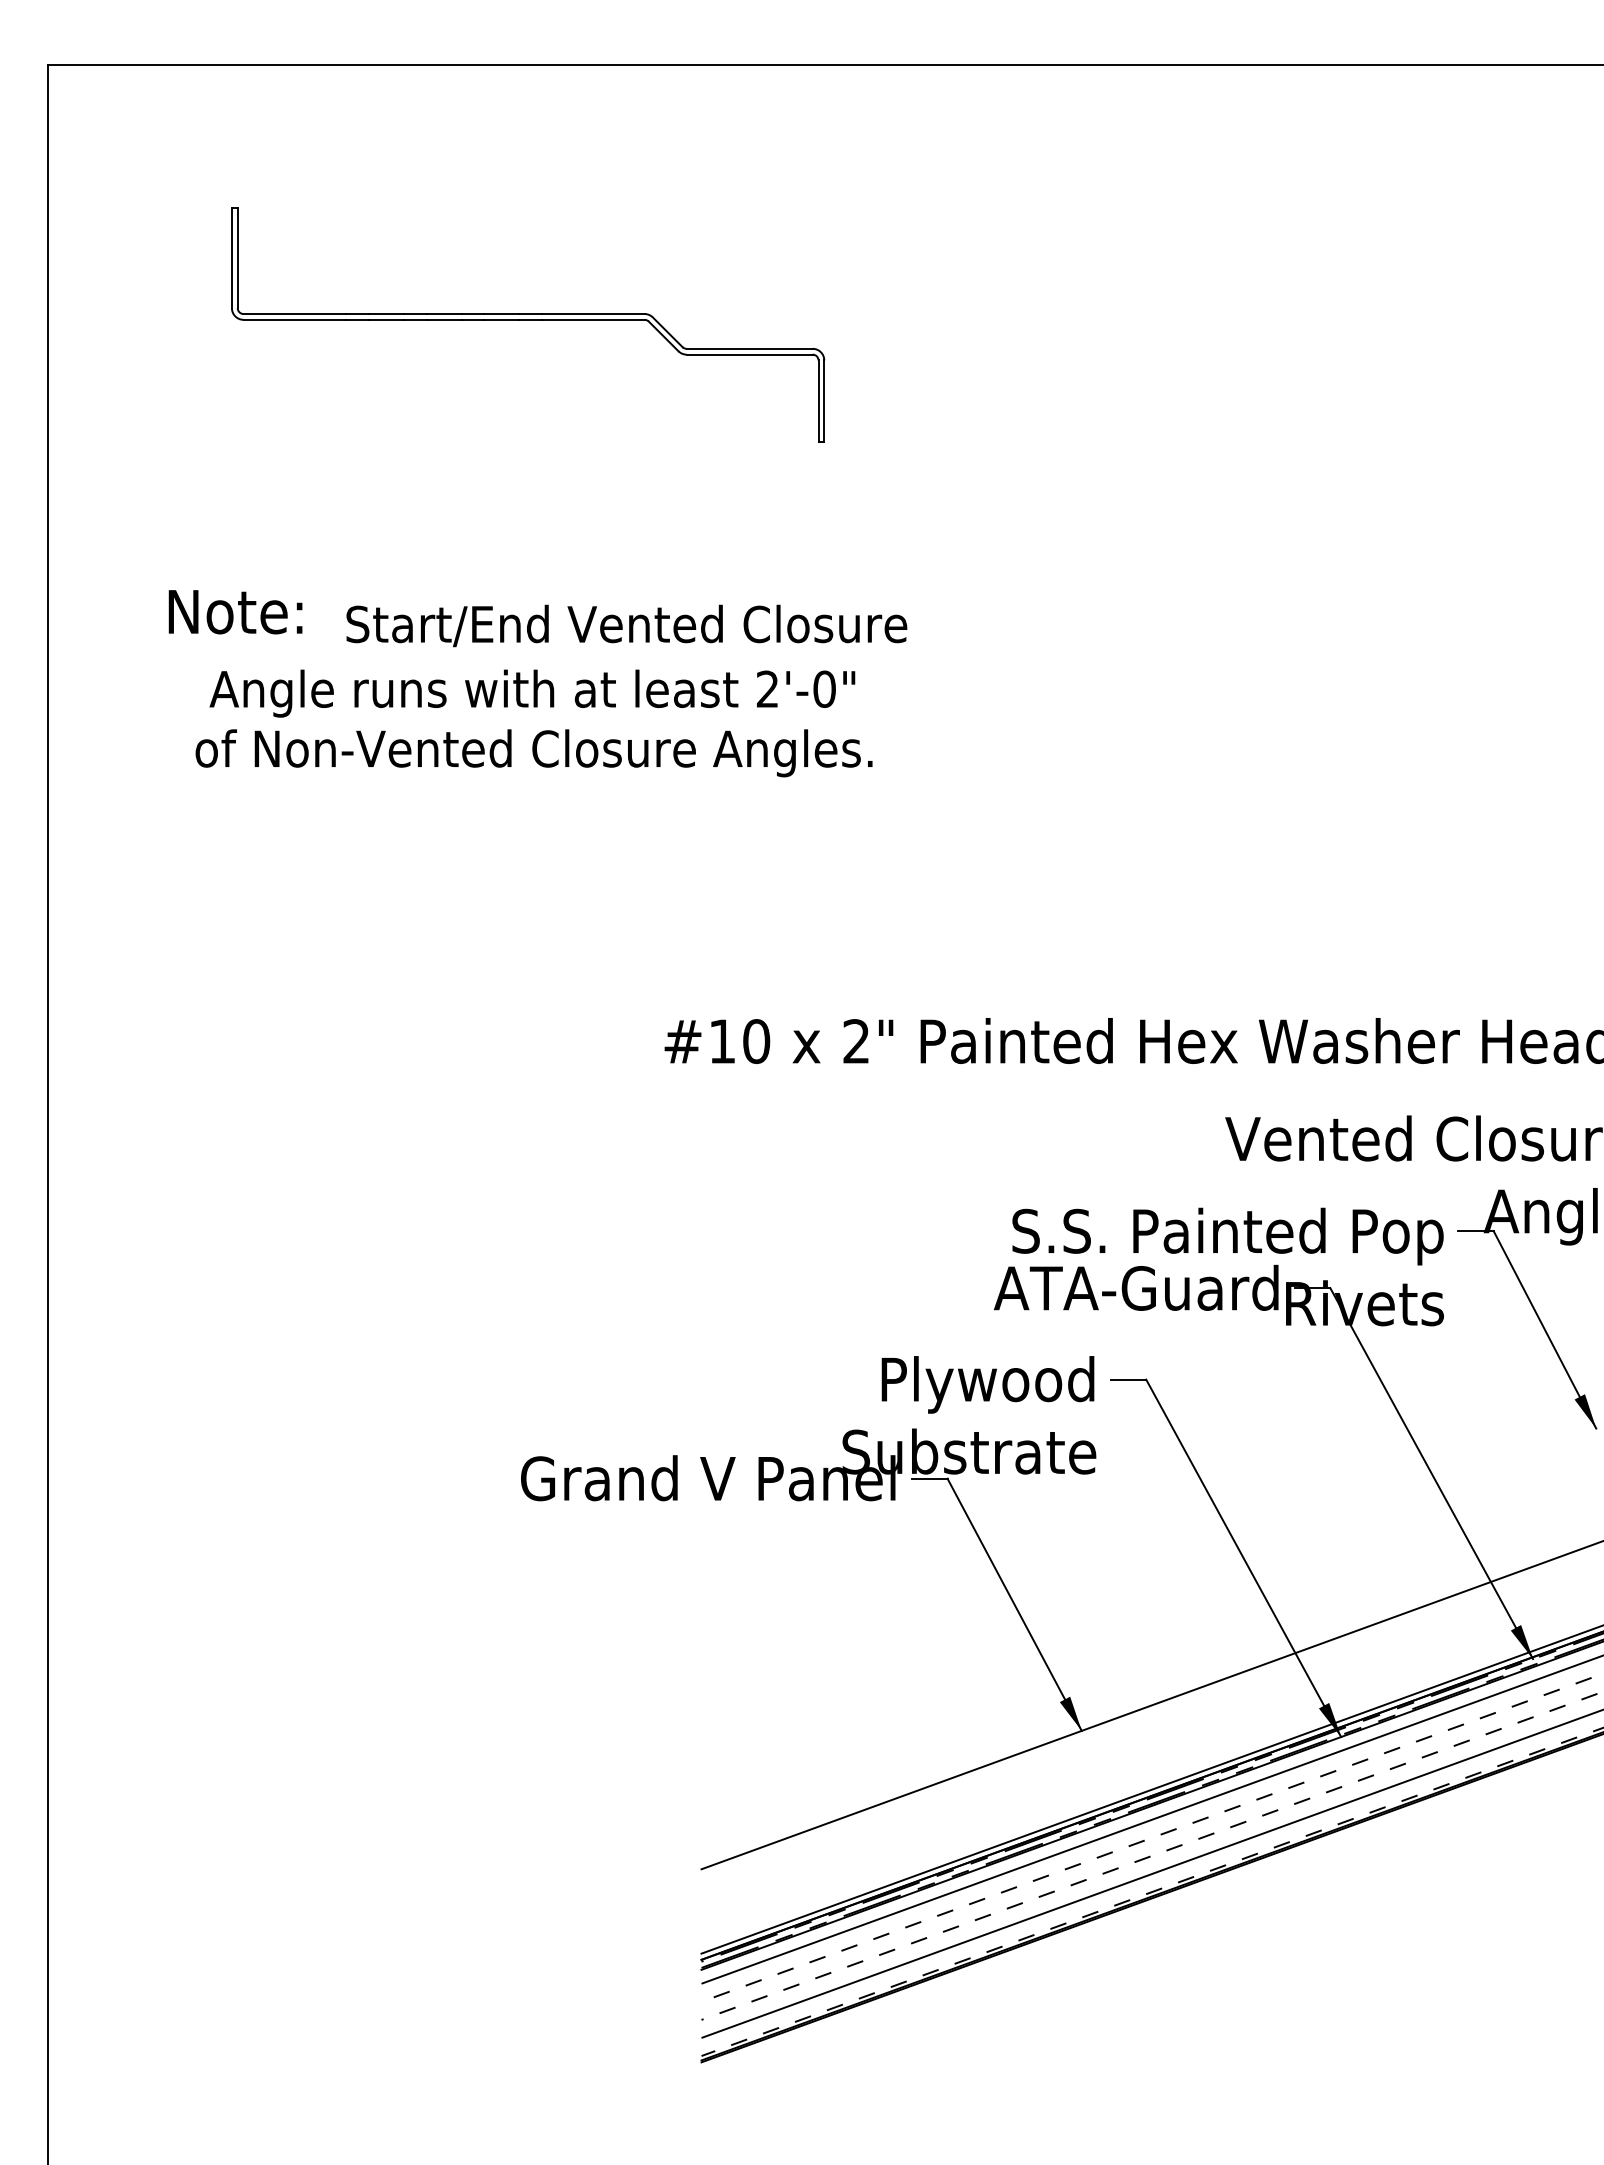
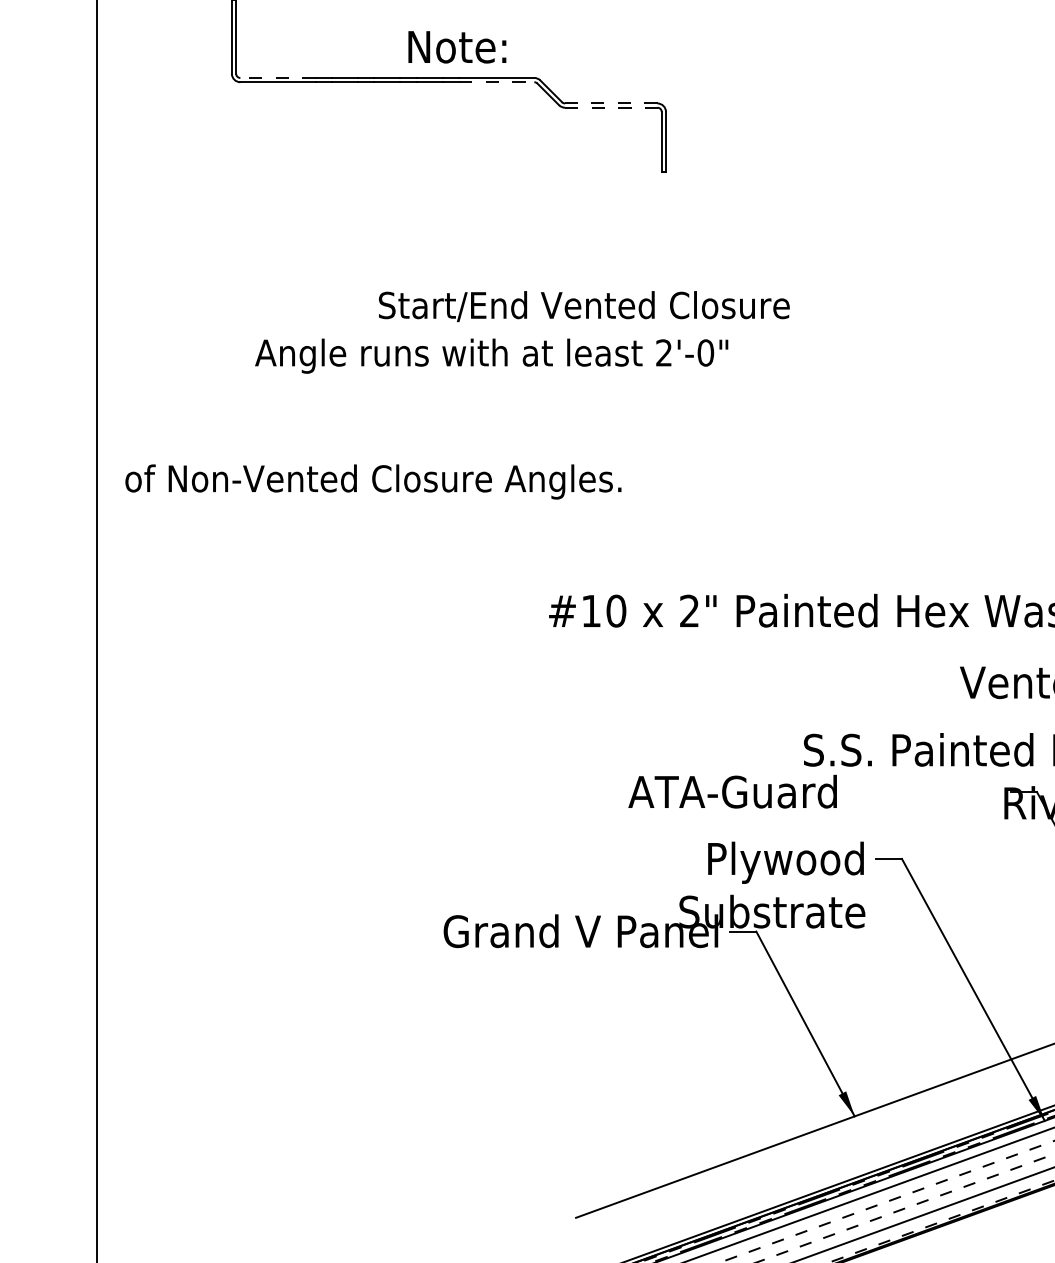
line: (294, 314) -> (277, 78), solid -> dashed
line: (593, 319) -> (496, 81), solid -> dashed
line: (749, 348) -> (611, 103), solid -> dashed
line: (750, 354) -> (611, 107), solid -> dashed
text: (235, 612) -> (457, 47), moved
text: (626, 625) -> (584, 306), moved
text: (532, 693) -> (491, 356), moved
text: (533, 753) -> (373, 482), moved
text: (1136, 1287) -> (732, 791), moved

